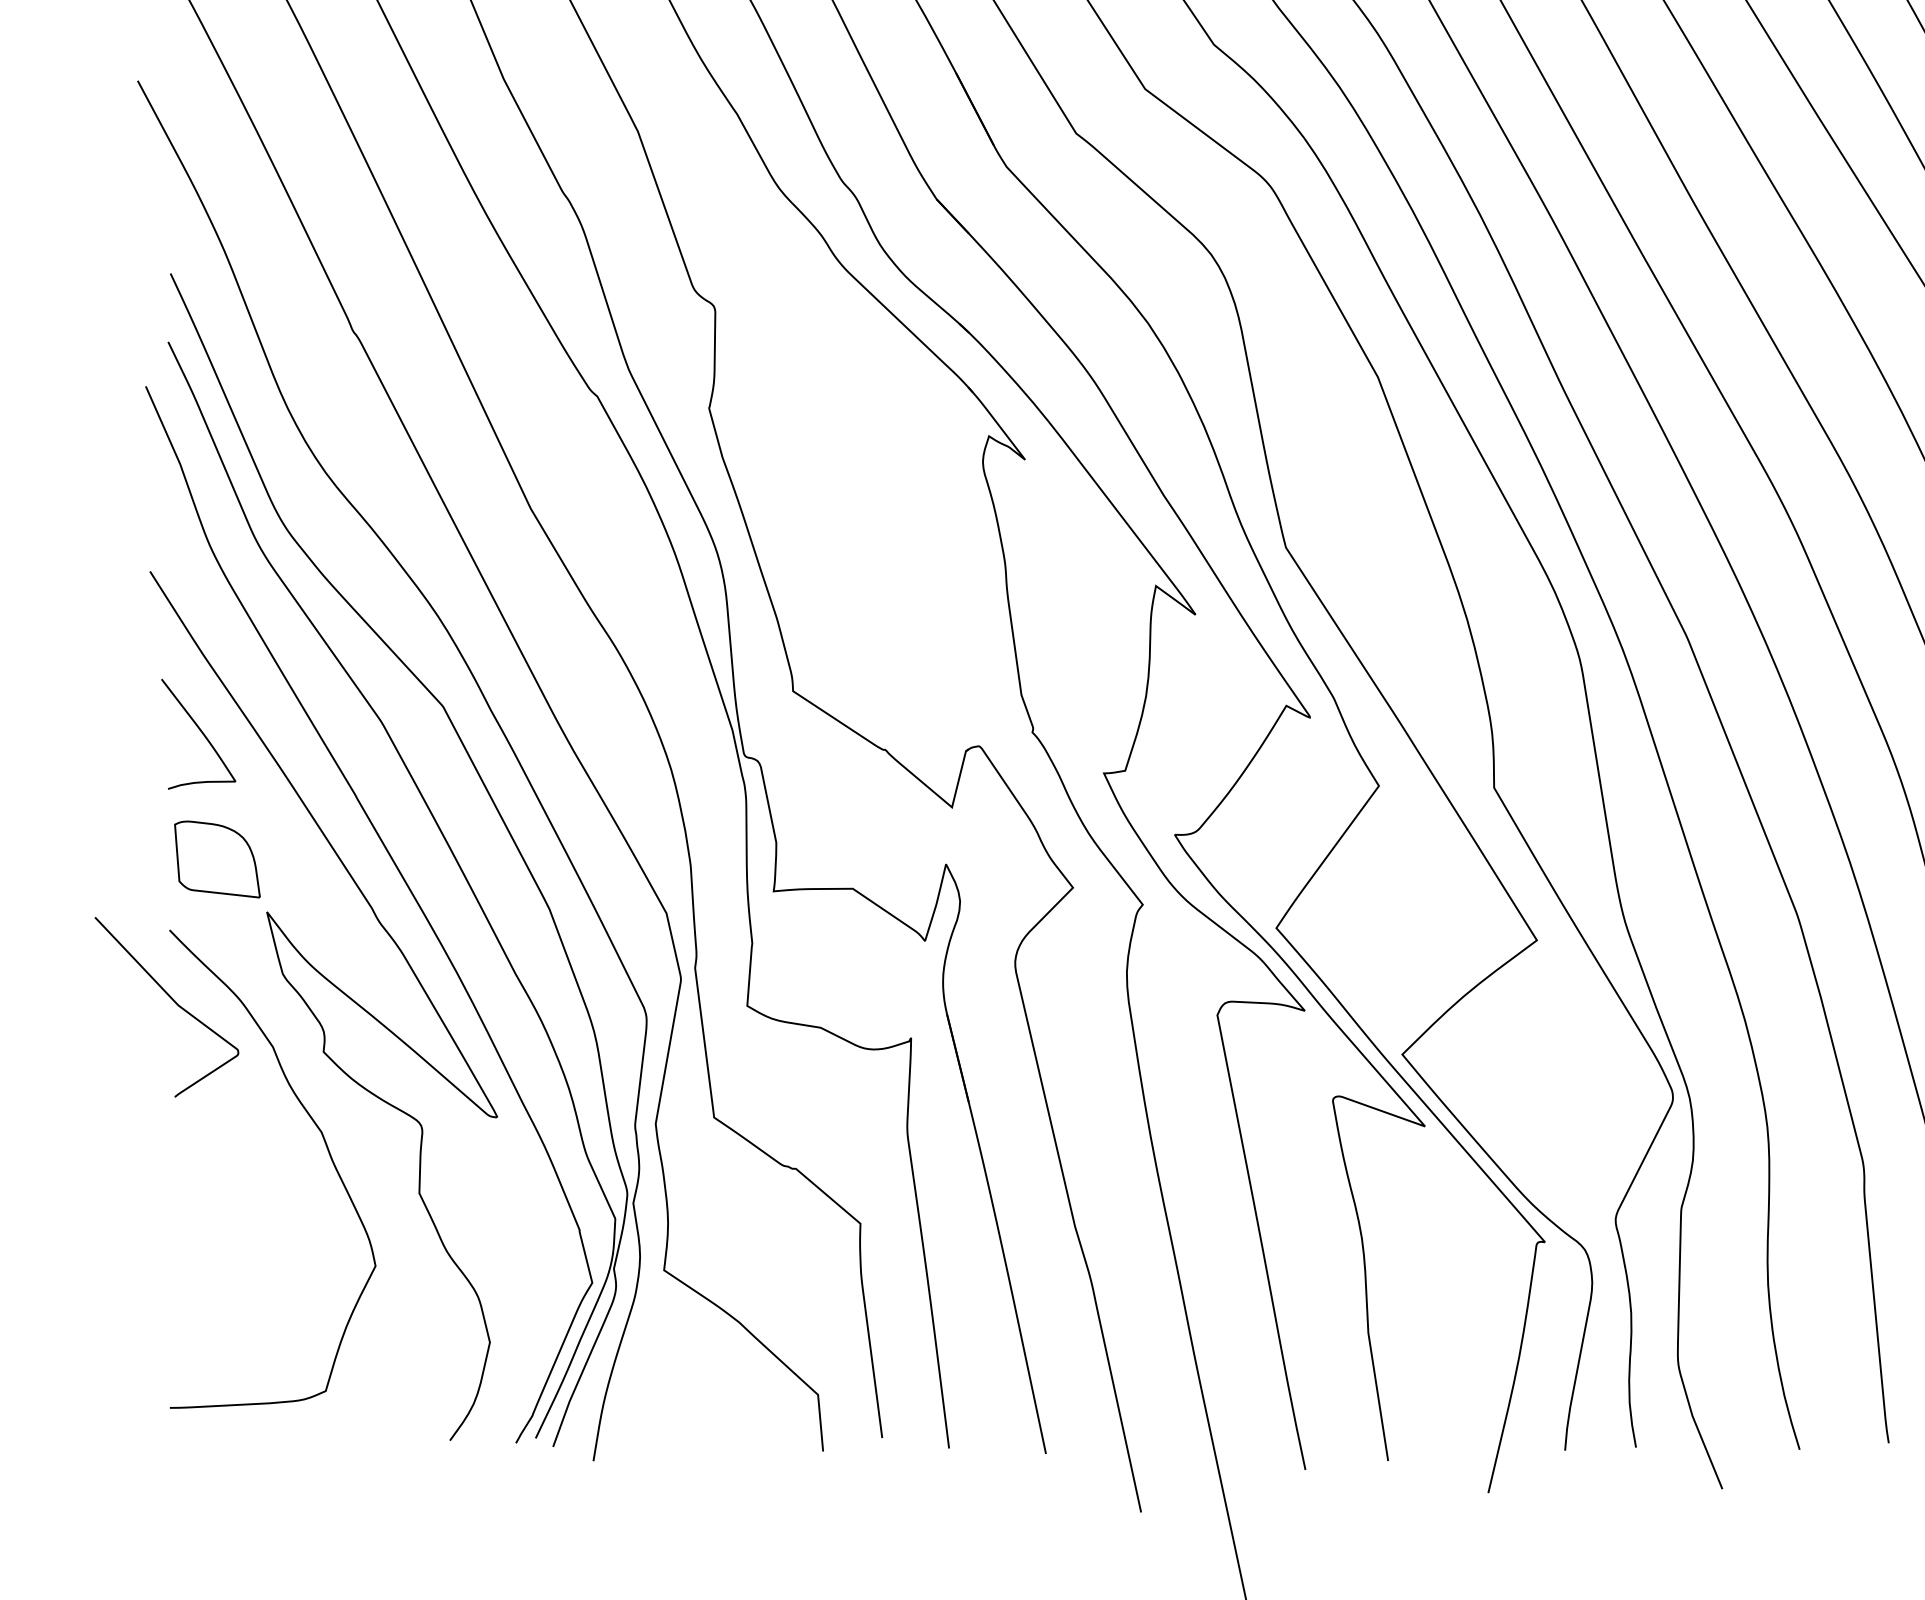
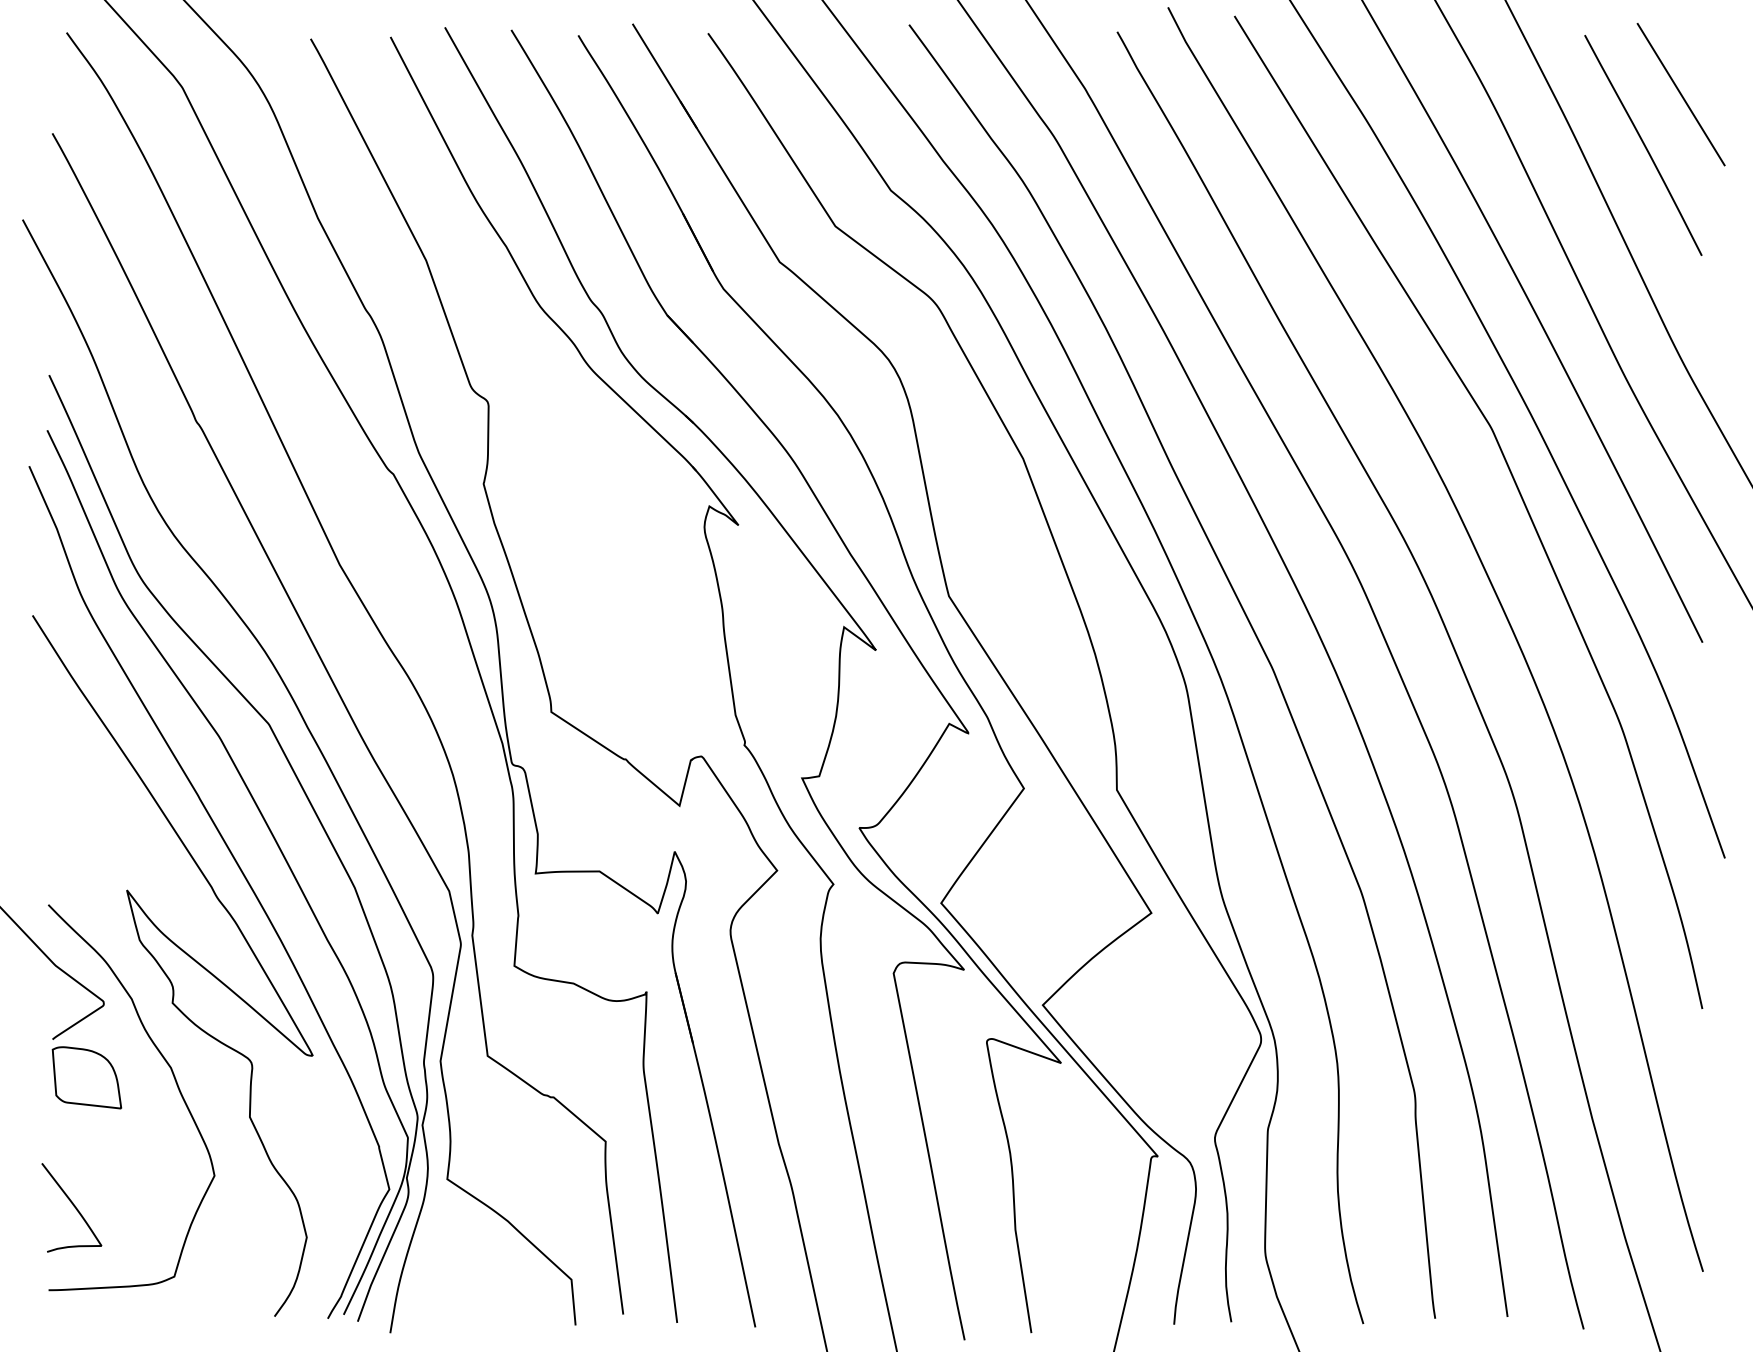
curve: (199, 731) -> (72, 1205), moved
part: (216, 859) -> (86, 1077), moved

